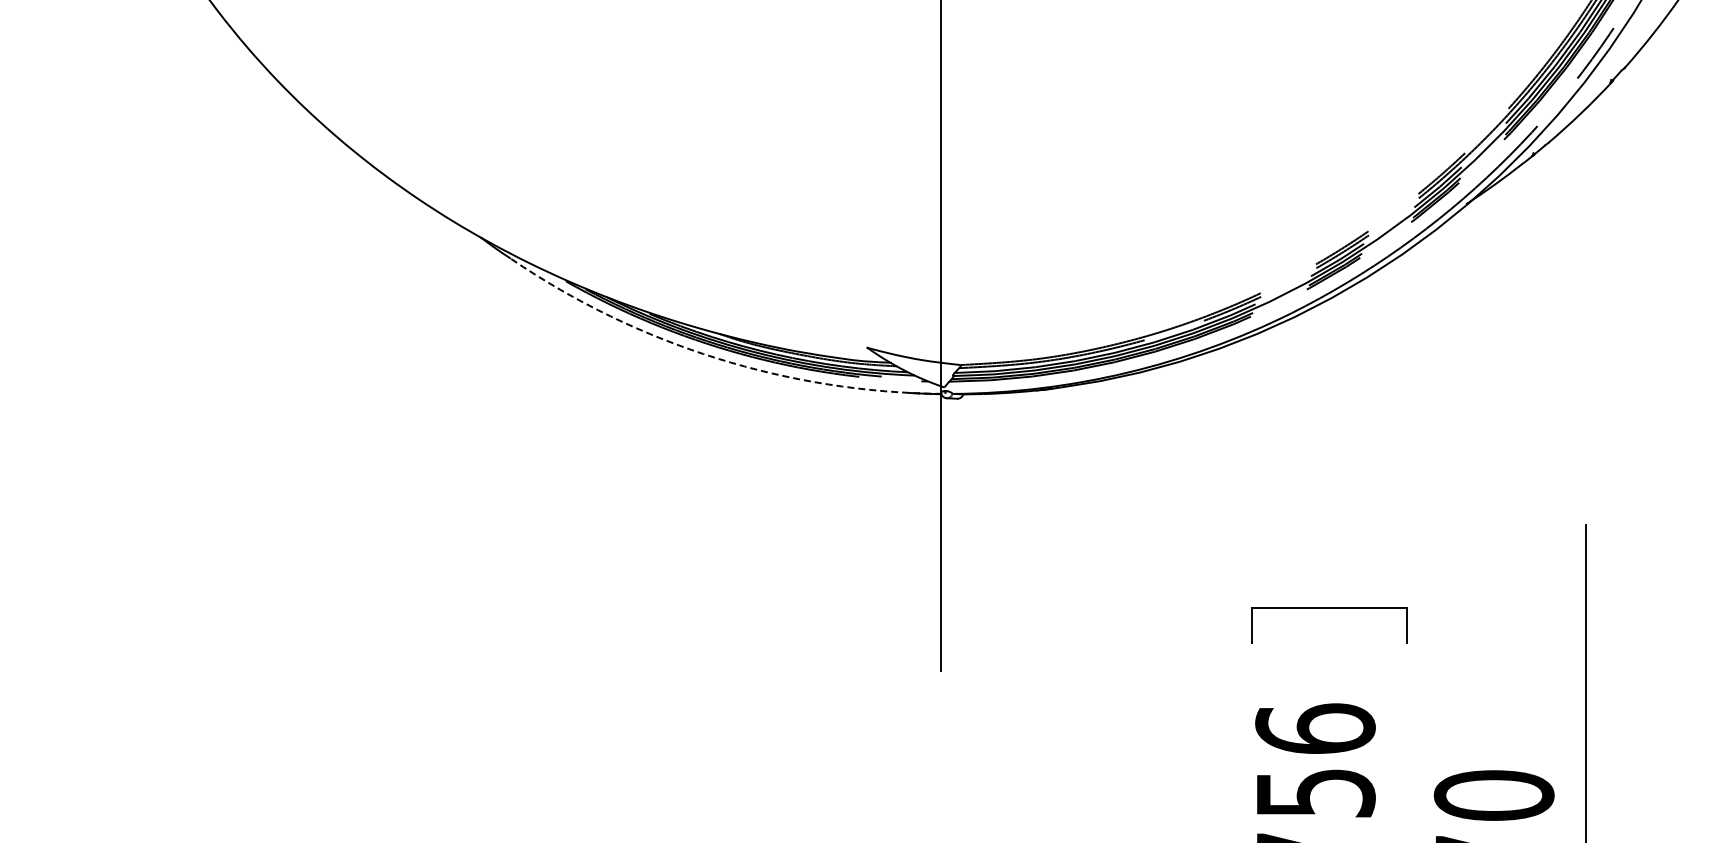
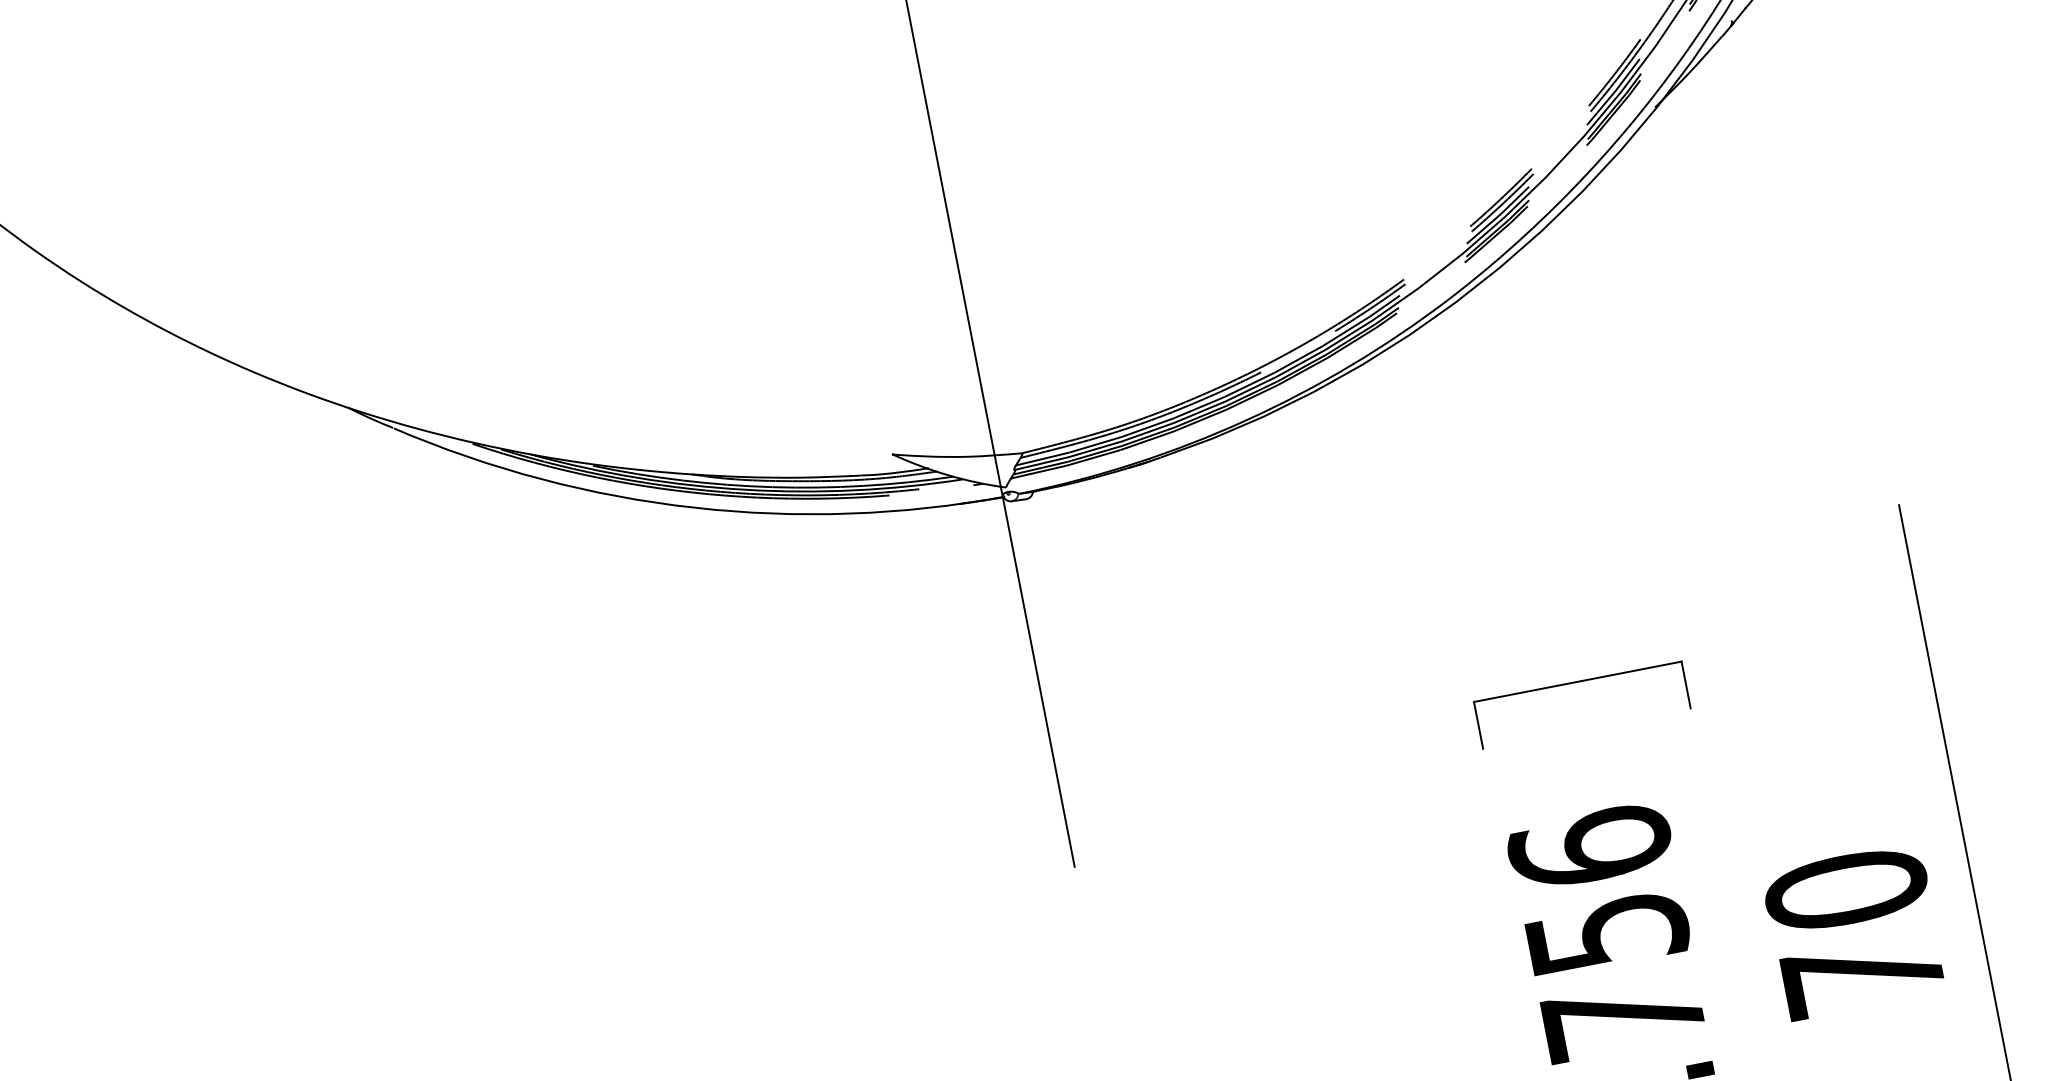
arc: (716, 358) -> (693, 507), dashed -> solid

